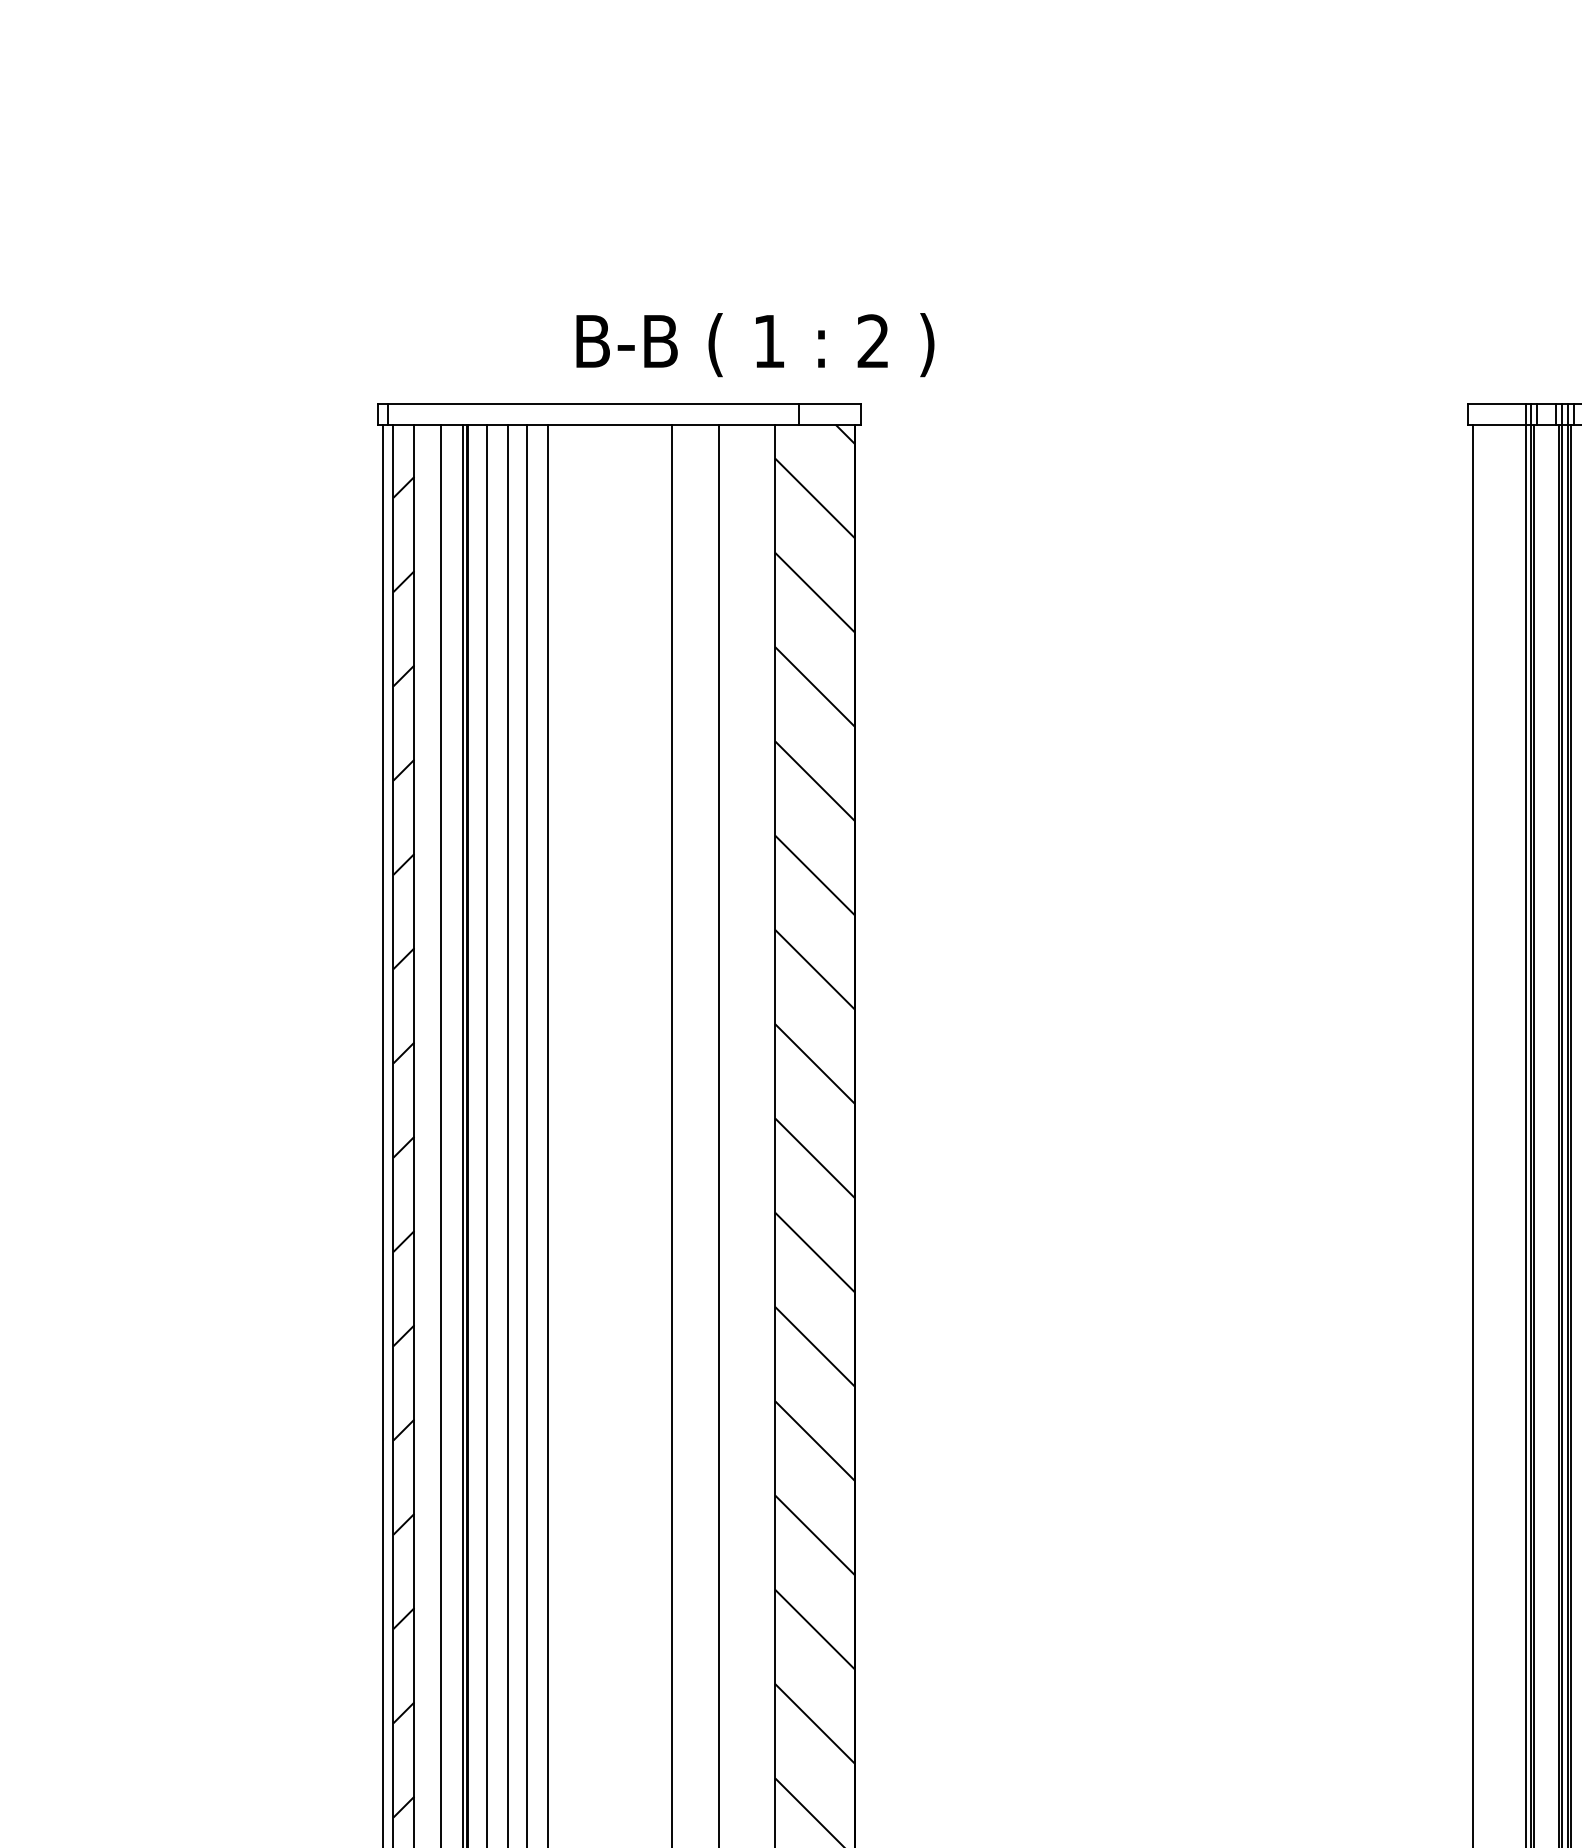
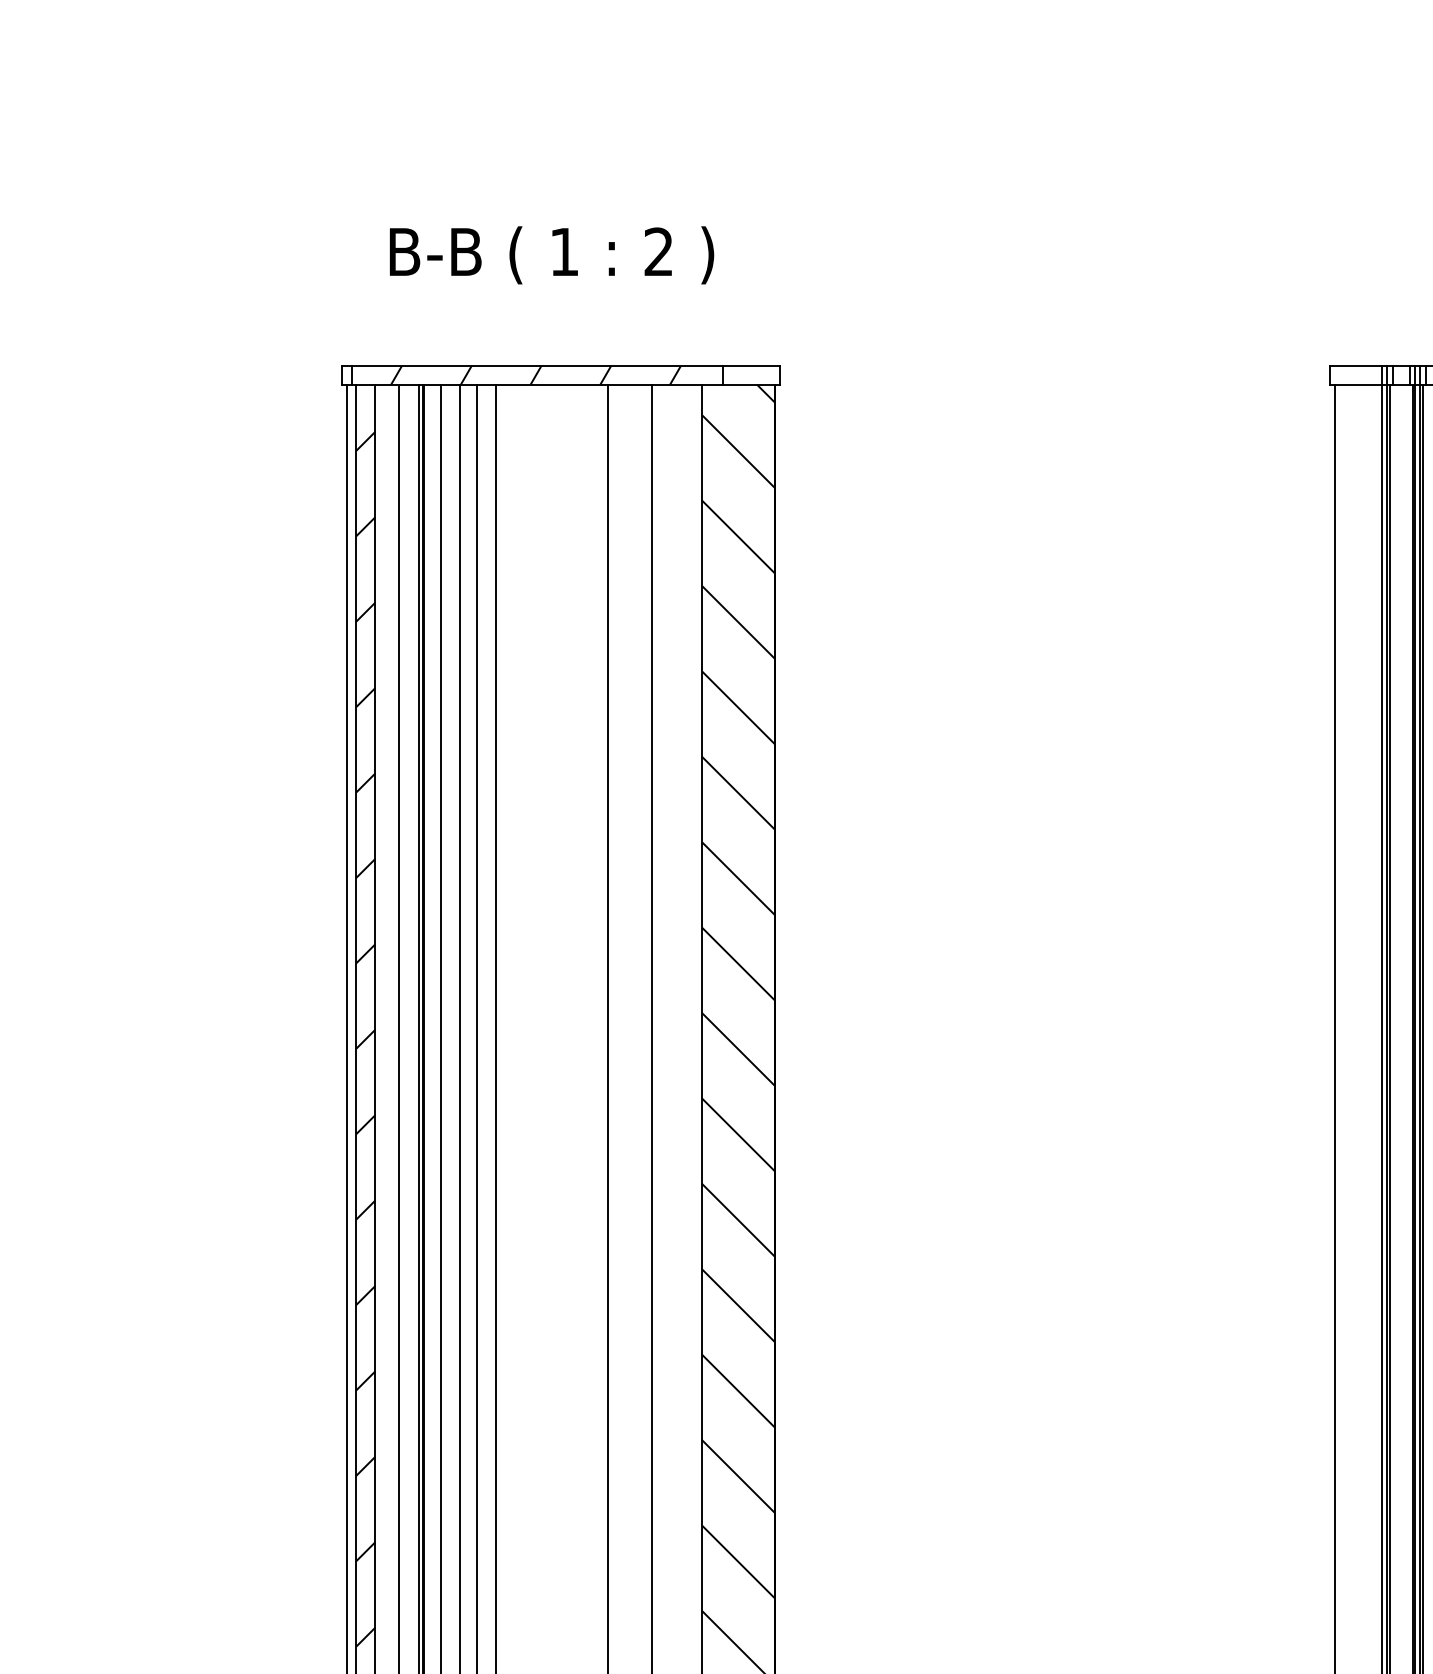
text: (755, 345) -> (552, 255), moved
hatch: (591, 413) -> (535, 374), added

